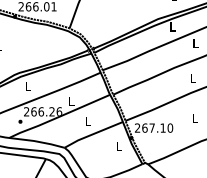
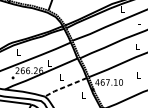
text: (137, 127) -> (97, 82), 267.10 -> 467.10
line: (92, 134) -> (64, 87), solid -> dashed

